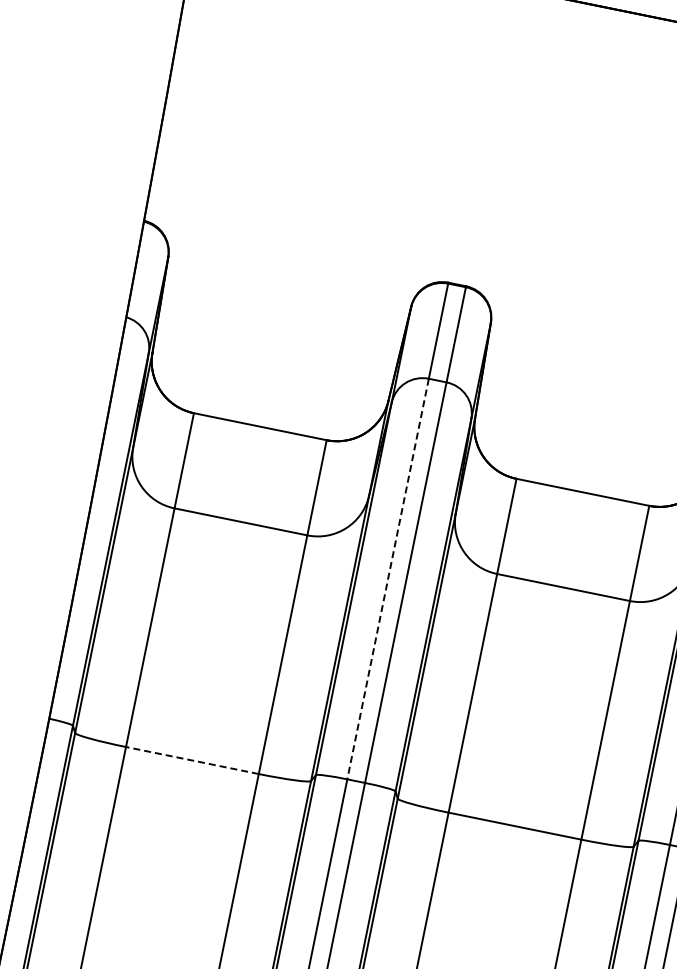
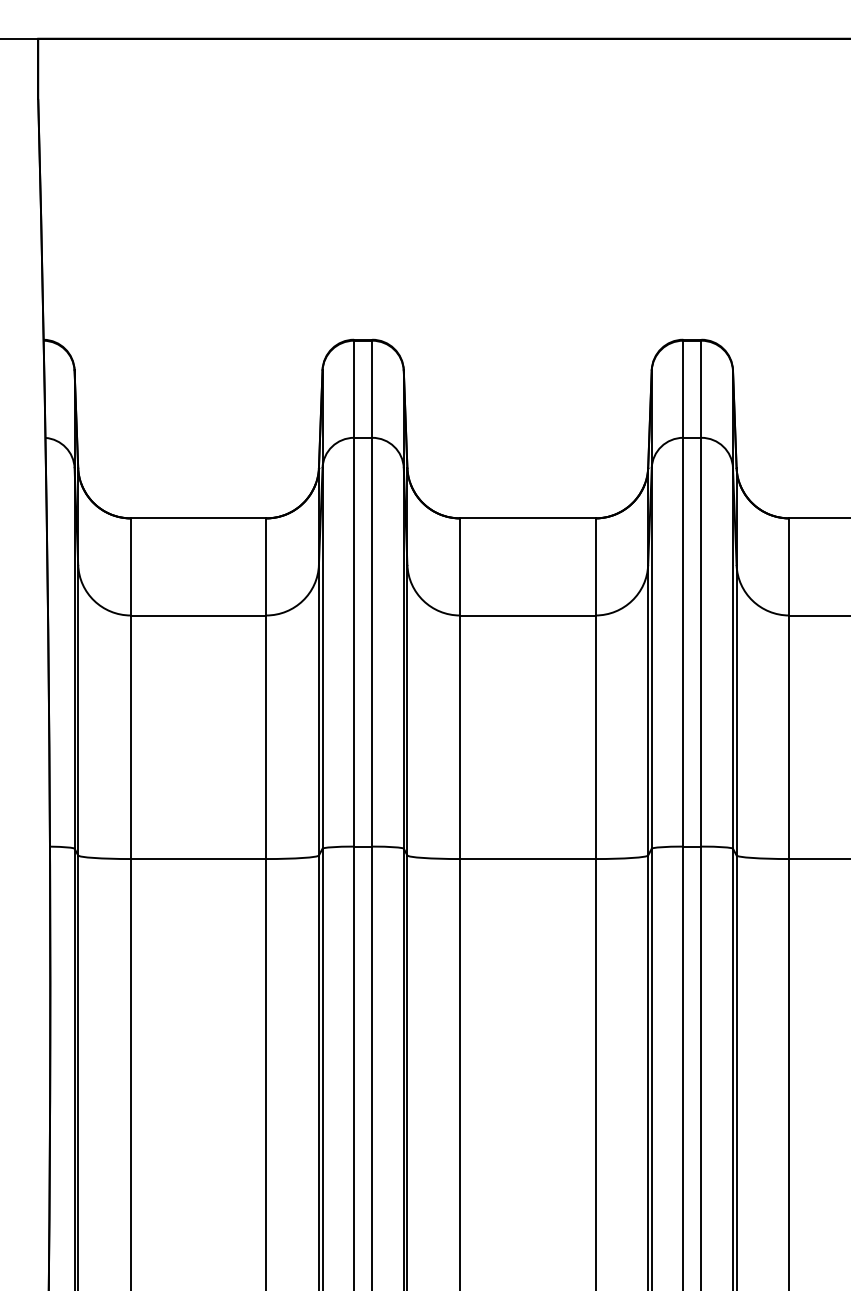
line: (388, 579) -> (354, 642), dashed -> solid
line: (192, 760) -> (198, 859), dashed -> solid

